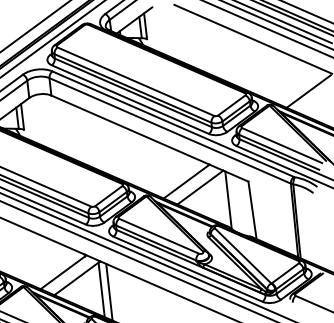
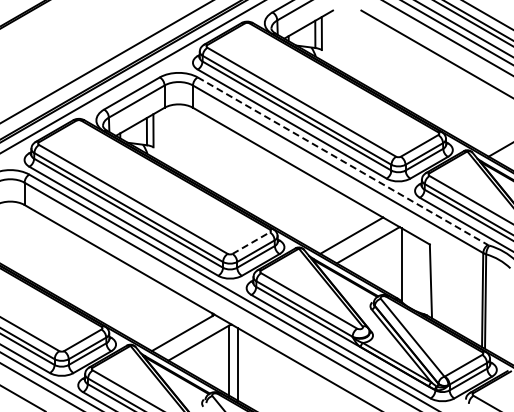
line: (172, 124) -> (342, 161), solid -> dashed
line: (109, 196) -> (251, 243), solid -> dashed

